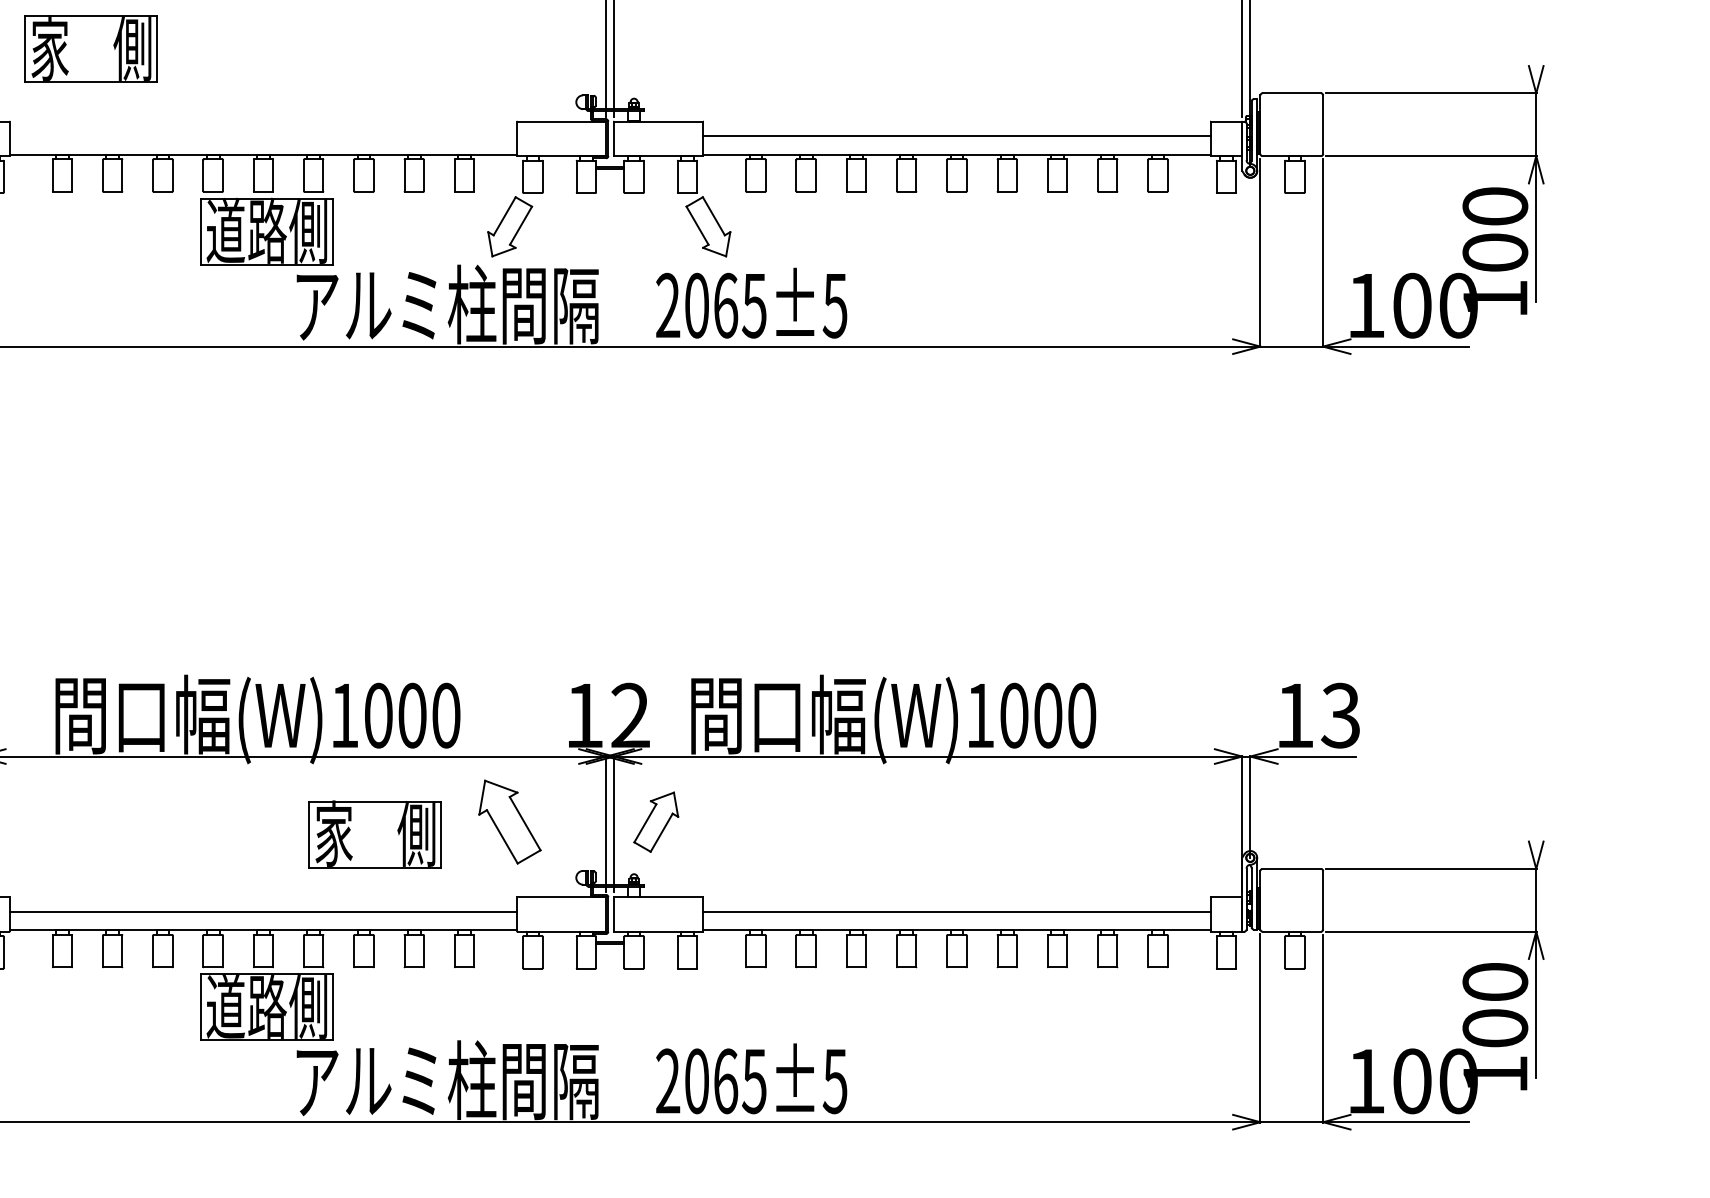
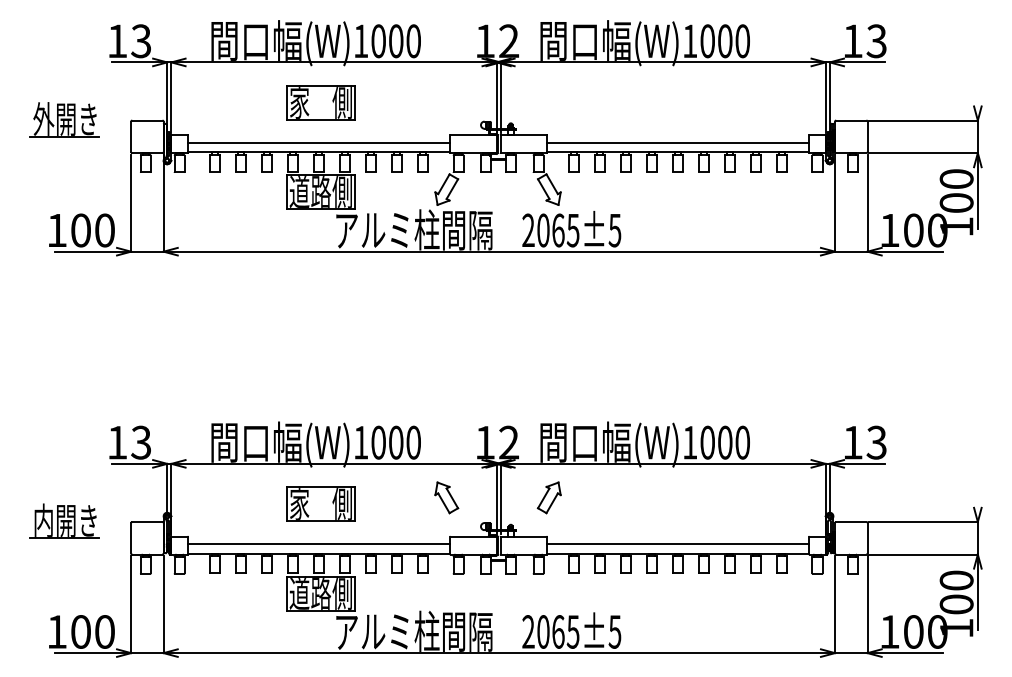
part: (90, 48) -> (320, 102), moved
line: (262, 135) -> (318, 142), added
part: (509, 821) -> (446, 497), size x0.71
part: (654, 821) -> (548, 497), moved
part: (374, 833) -> (320, 503), moved

